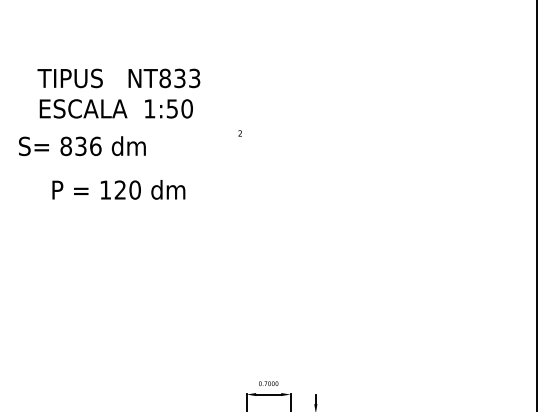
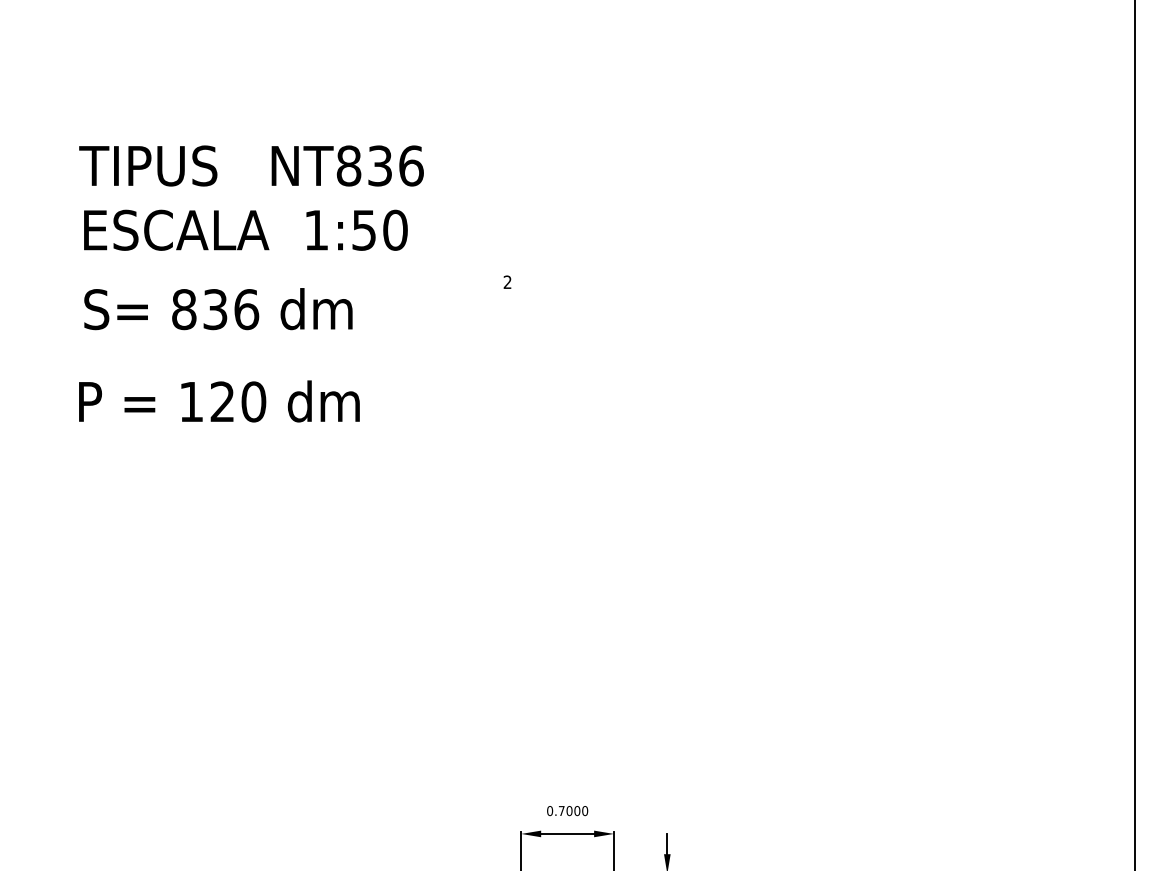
text: (194, 78) -> (410, 166), NT833 -> NT836
text: (82, 146) -> (218, 309), moved
text: (118, 189) -> (218, 400), moved

